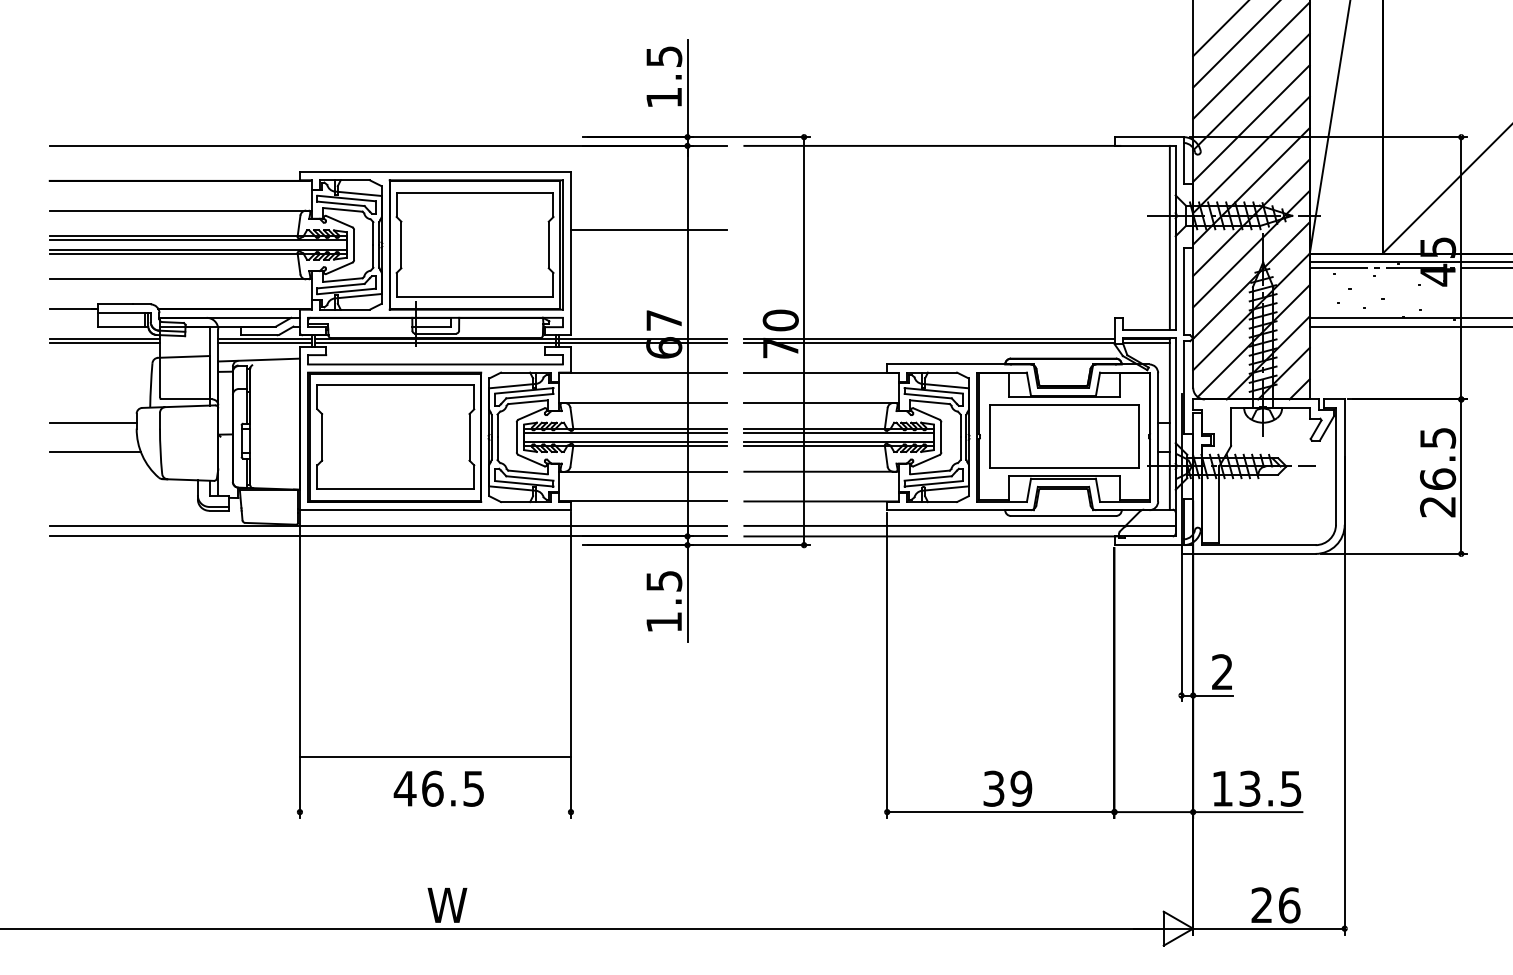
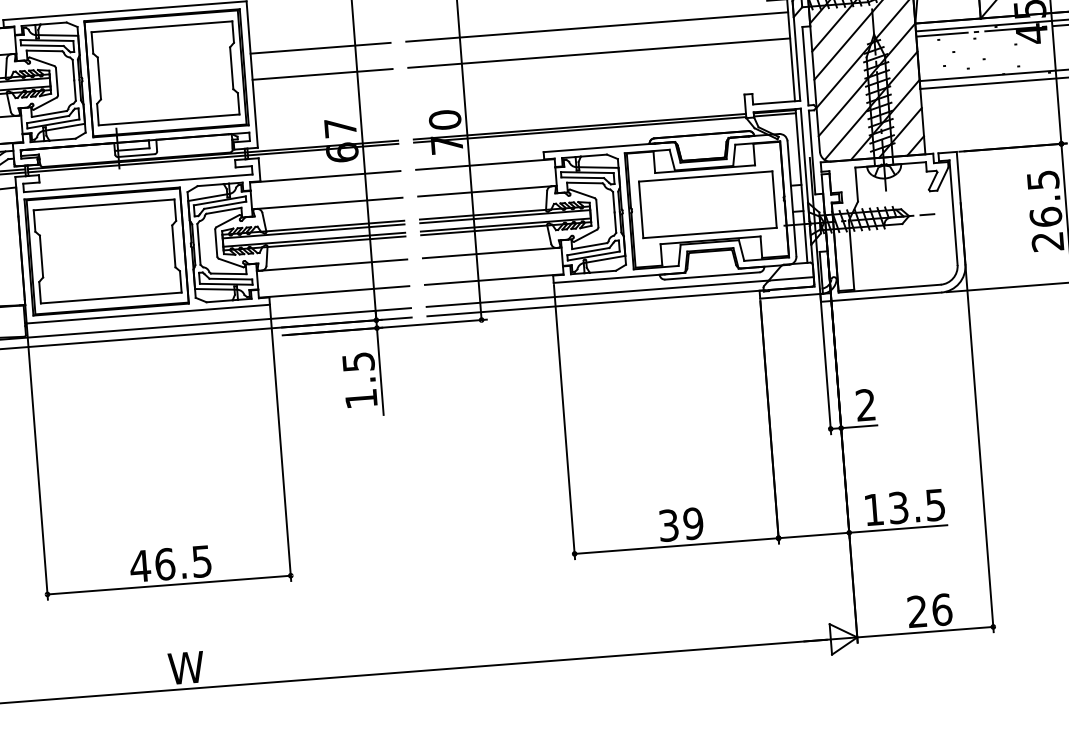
line: (956, 230) -> (596, 27), added
line: (648, 259) -> (322, 74), added
line: (956, 259) -> (598, 53), added
line: (434, 757) -> (168, 585), moved

